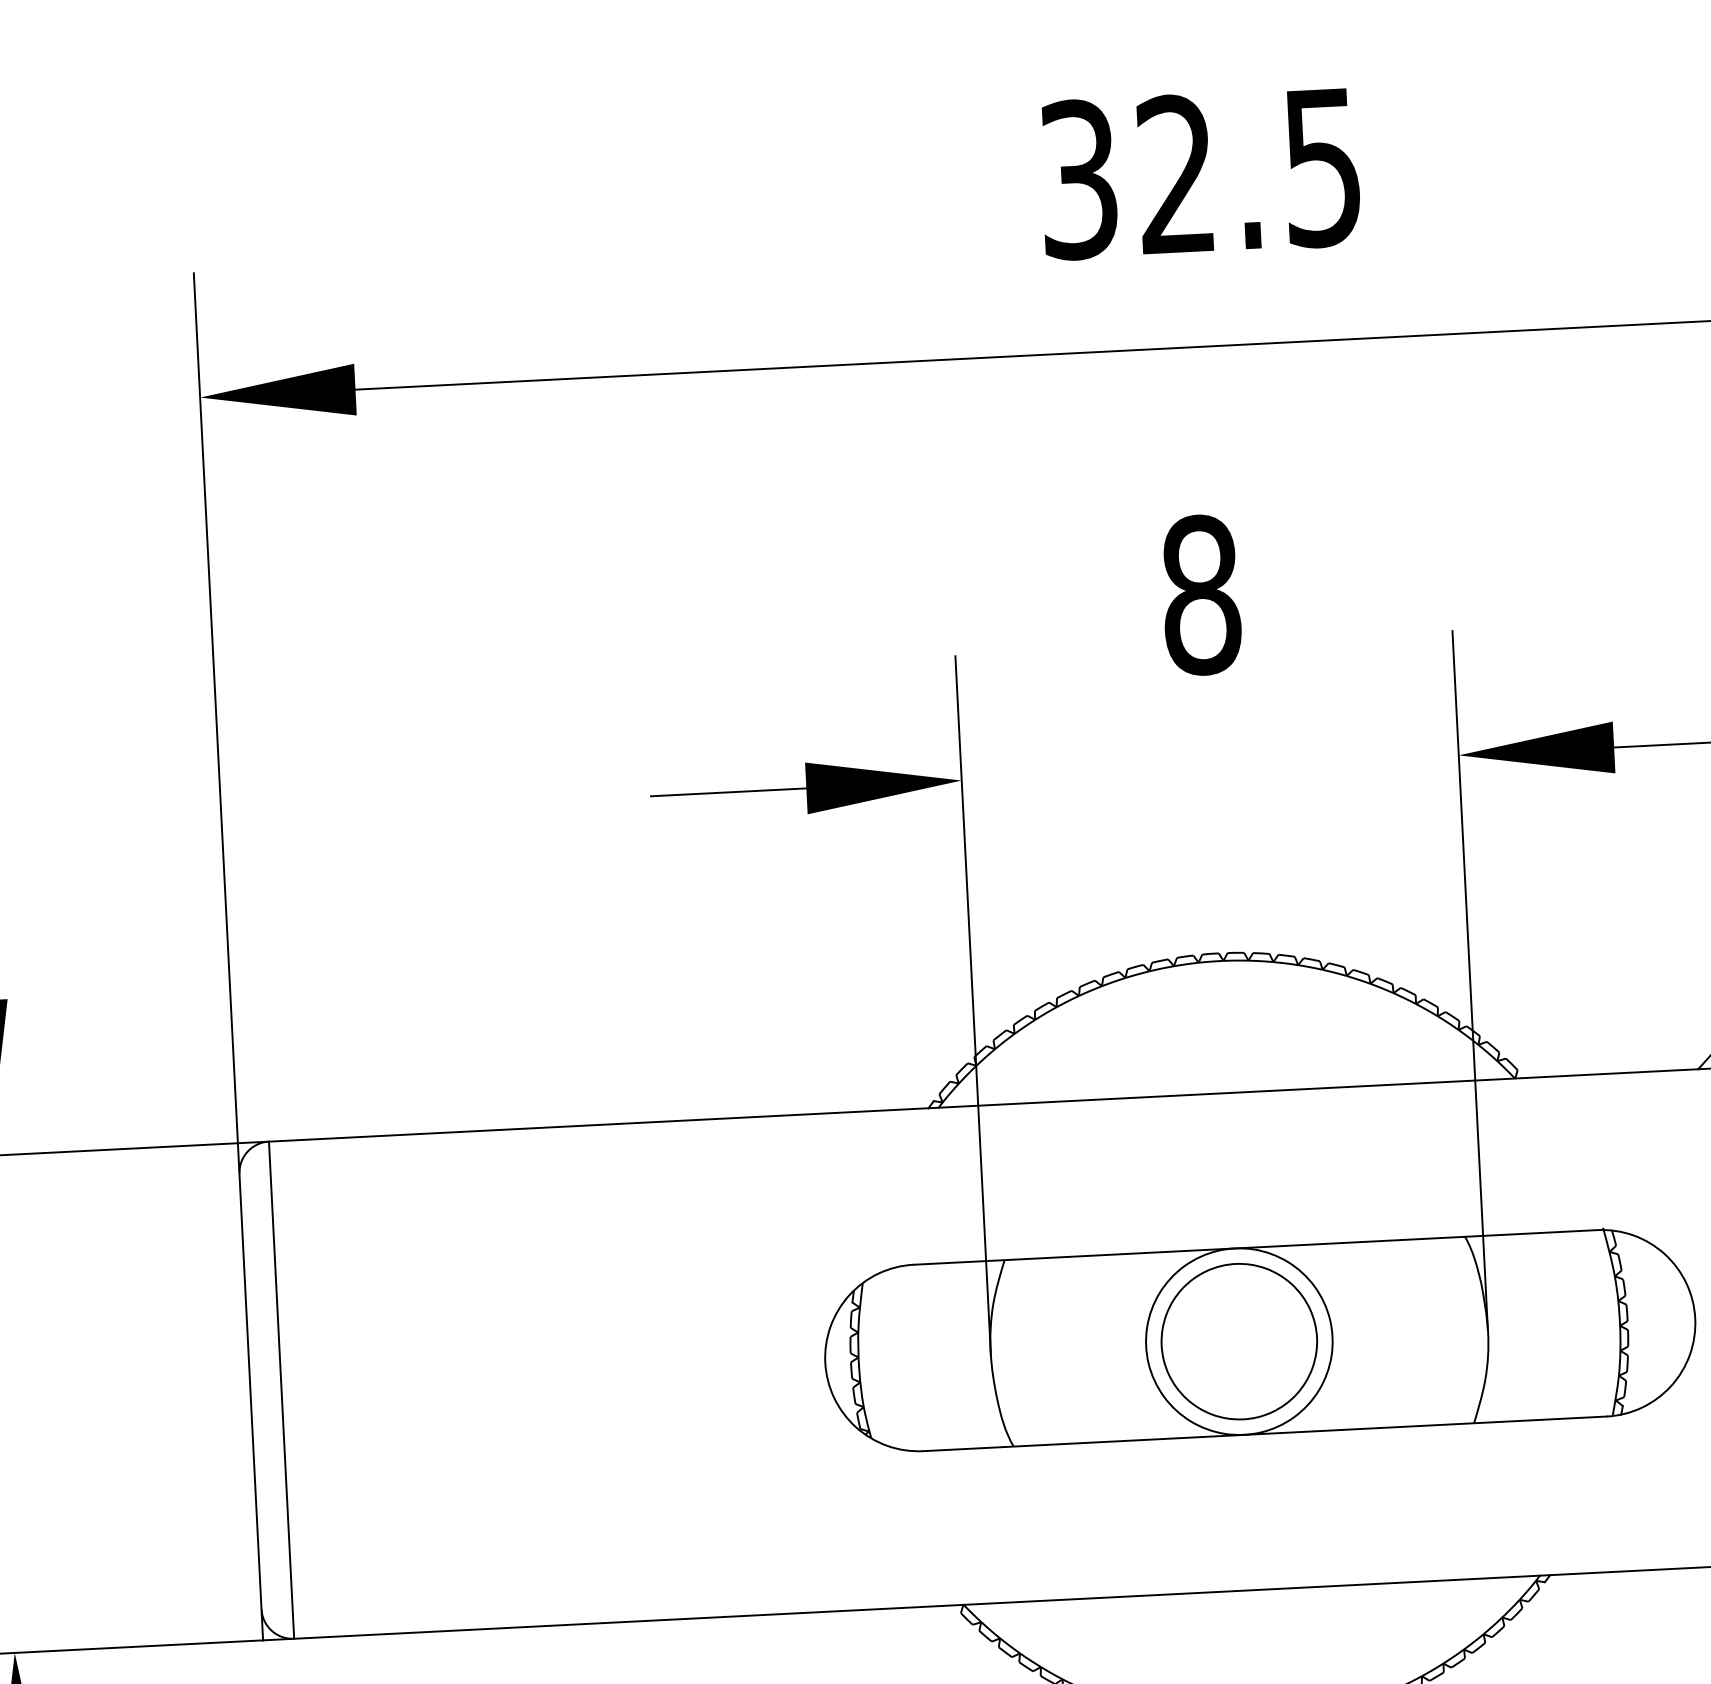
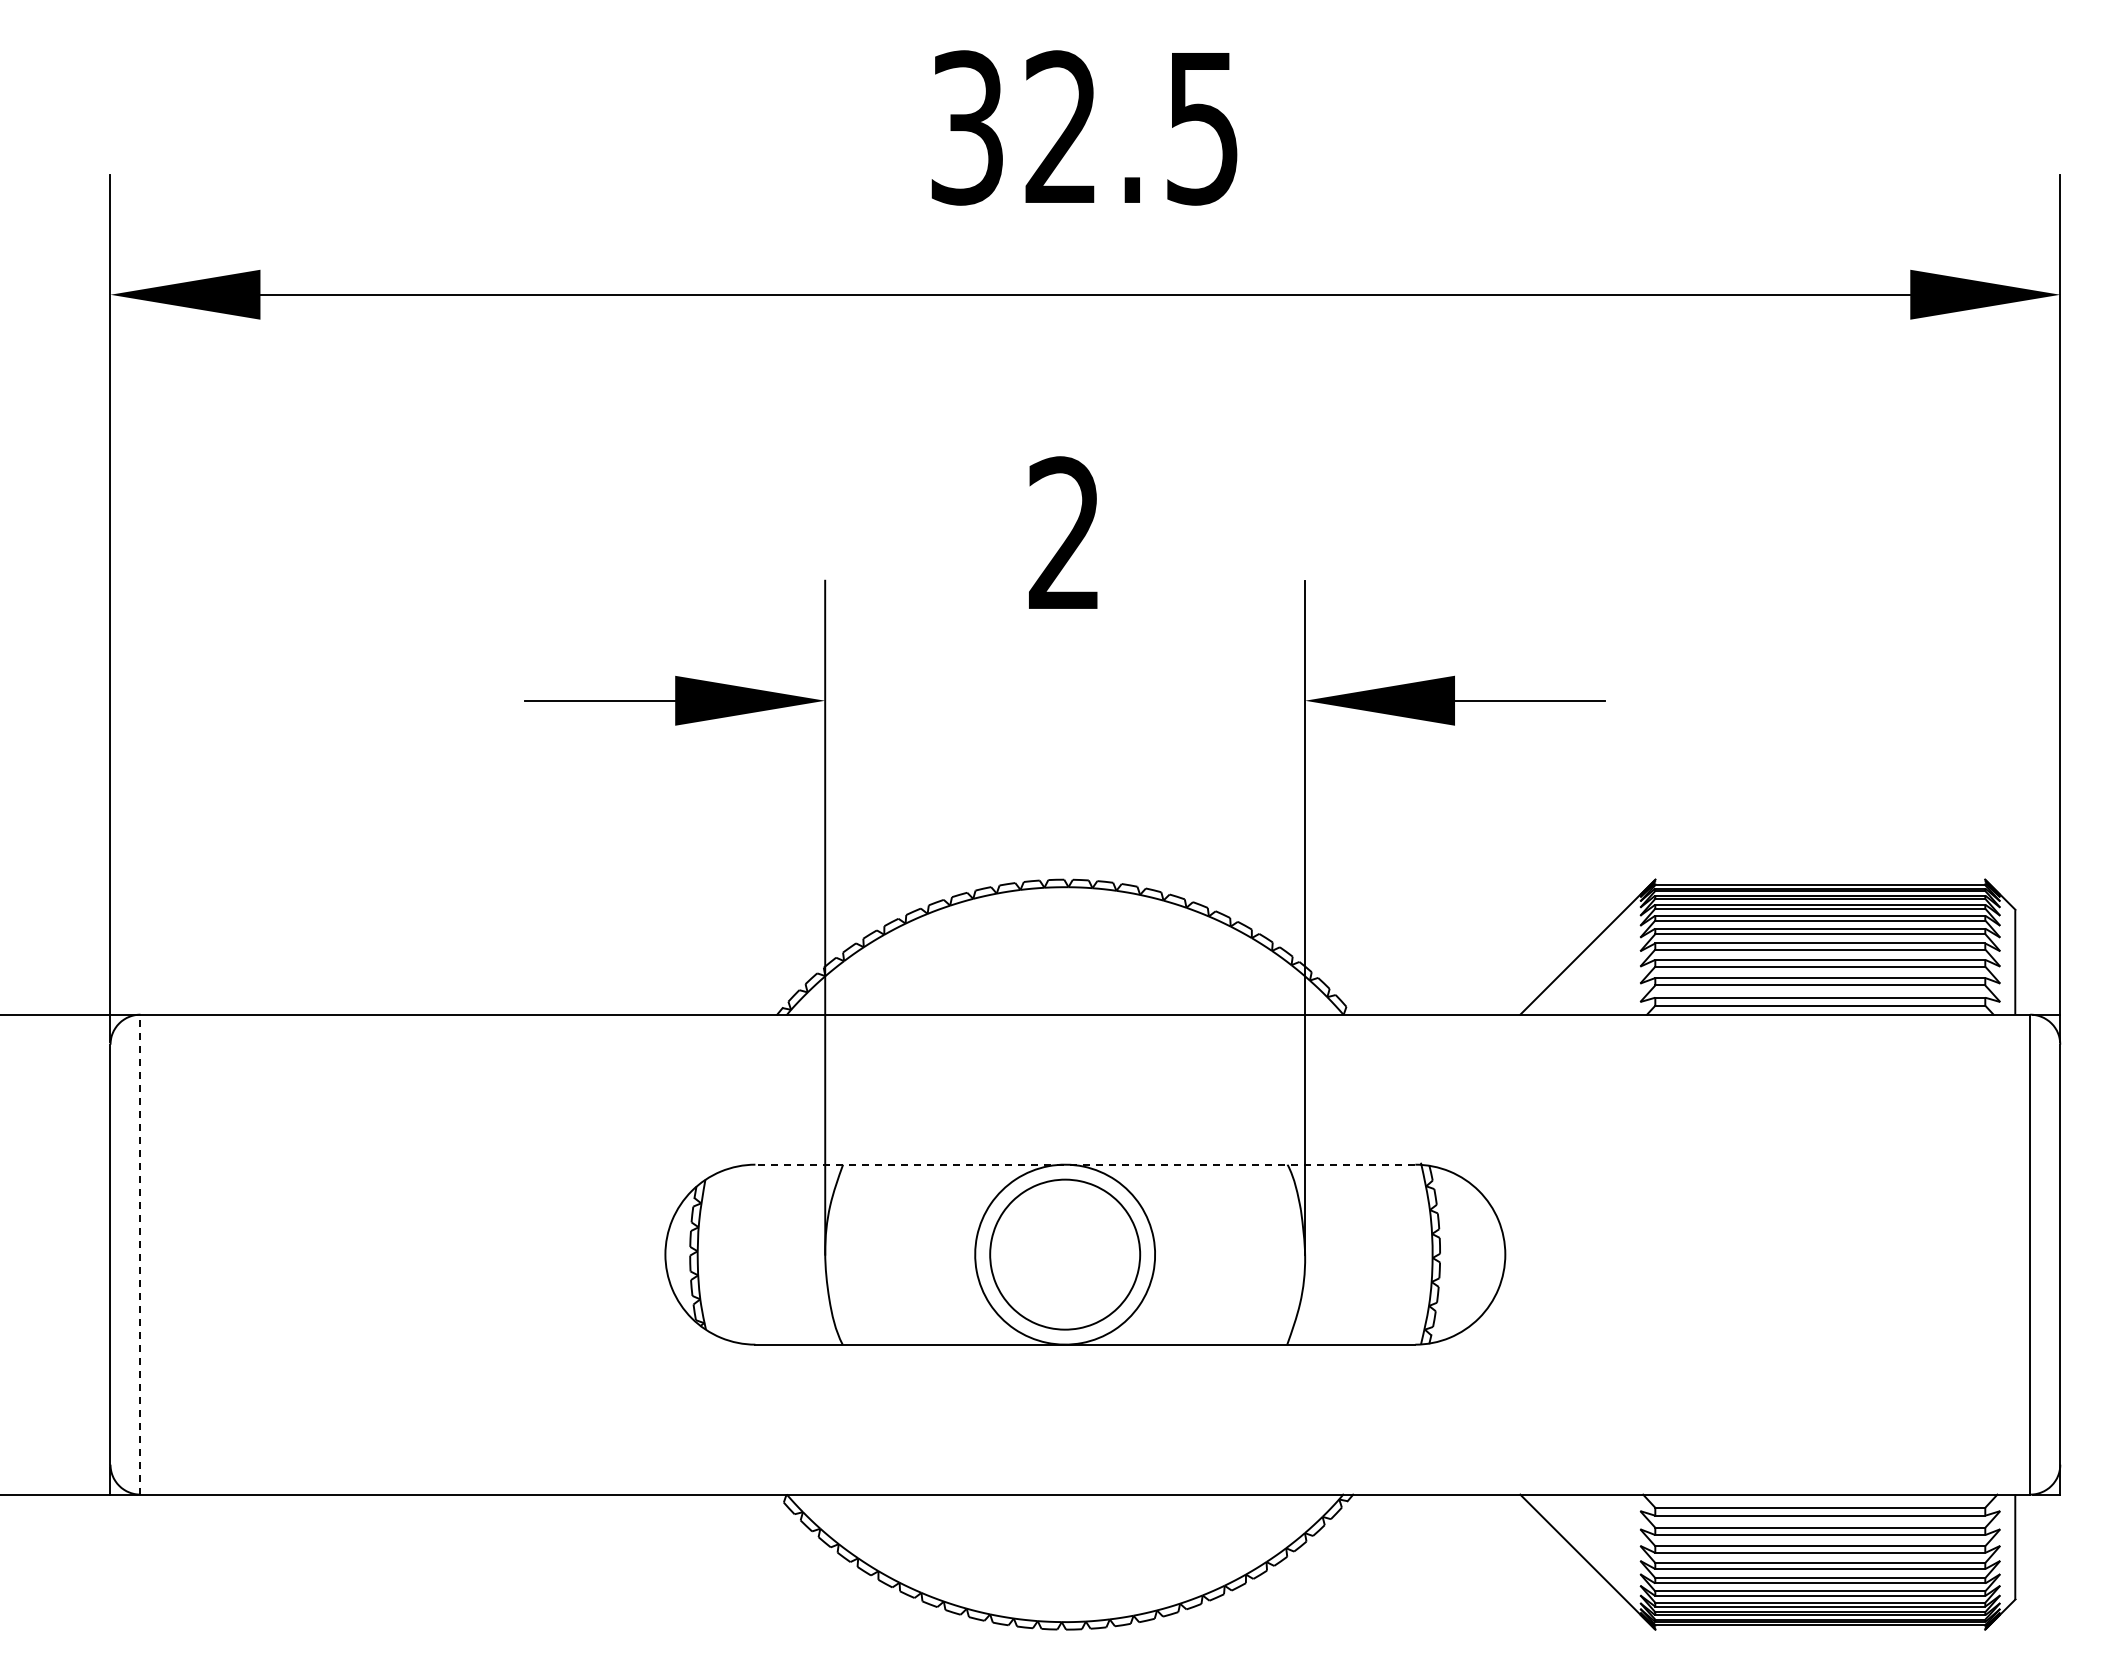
text: (1201, 594) -> (1065, 533), 8 -> 2
line: (1255, 1247) -> (1085, 1164), solid -> dashed
line: (281, 1390) -> (140, 1254), solid -> dashed

